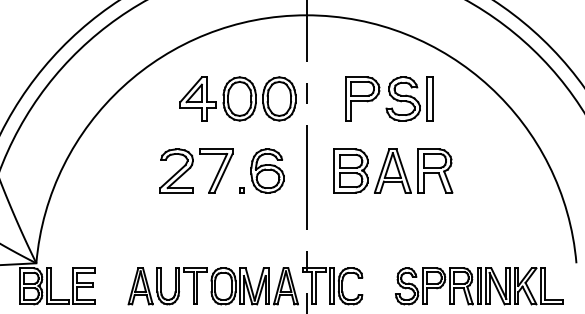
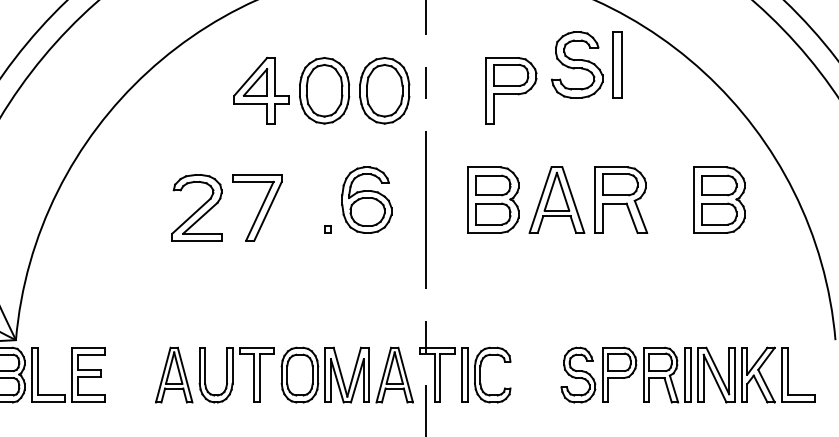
part: (409, 98) -> (586, 64), moved
part: (196, 170) -> (227, 206), moved
part: (499, 170) -> (718, 199), added

